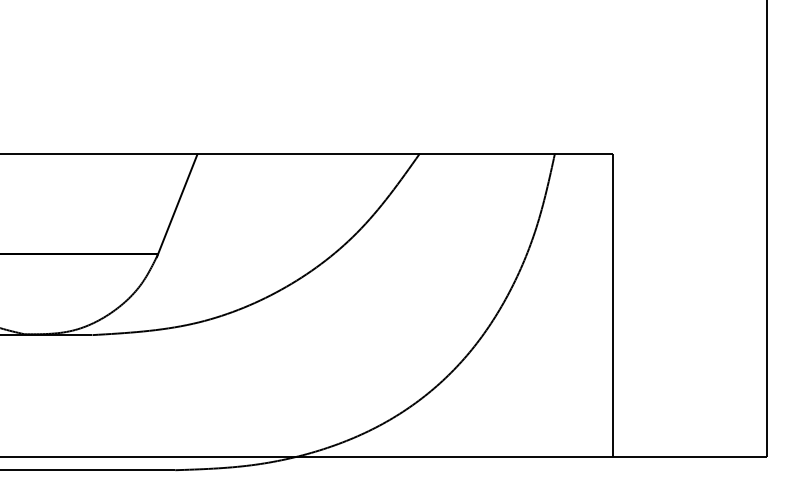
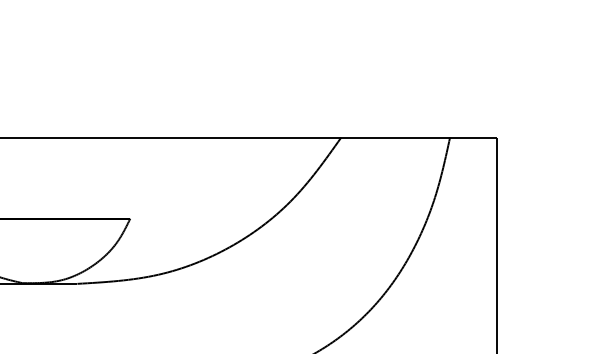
line: (176, 205) -> (145, 179), removed

